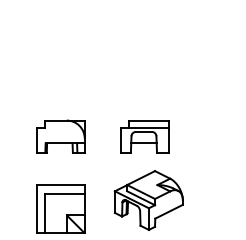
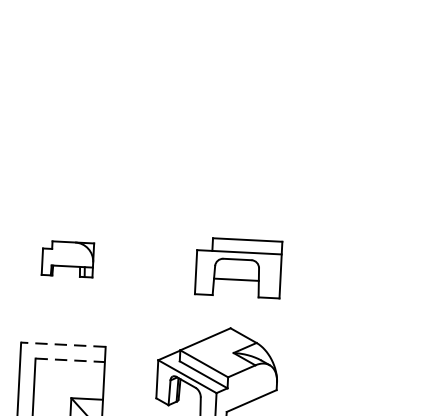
part: (60, 136) -> (67, 258), size x0.6
part: (144, 136) -> (238, 267), moved
line: (60, 185) -> (62, 345), solid -> dashed
line: (65, 193) -> (71, 359), solid -> dashed

